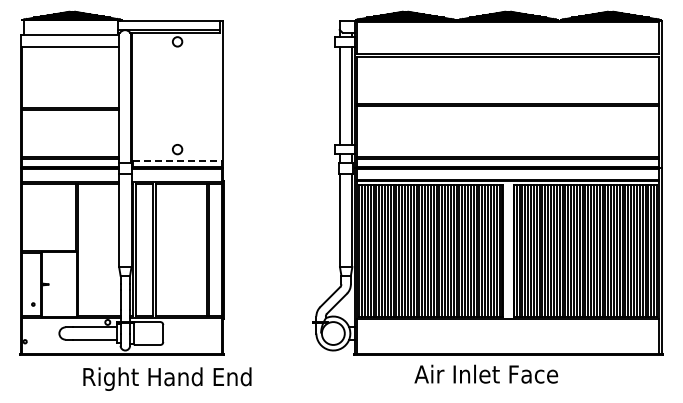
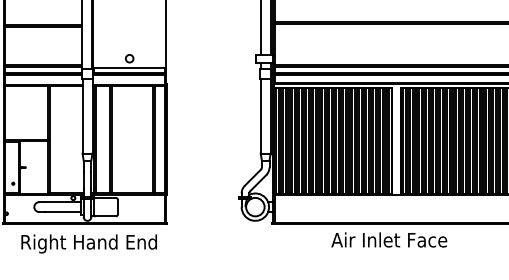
line: (178, 161) -> (130, 68), dashed -> solid
text: (486, 373) -> (389, 239), moved
text: (167, 378) -> (89, 243), moved

